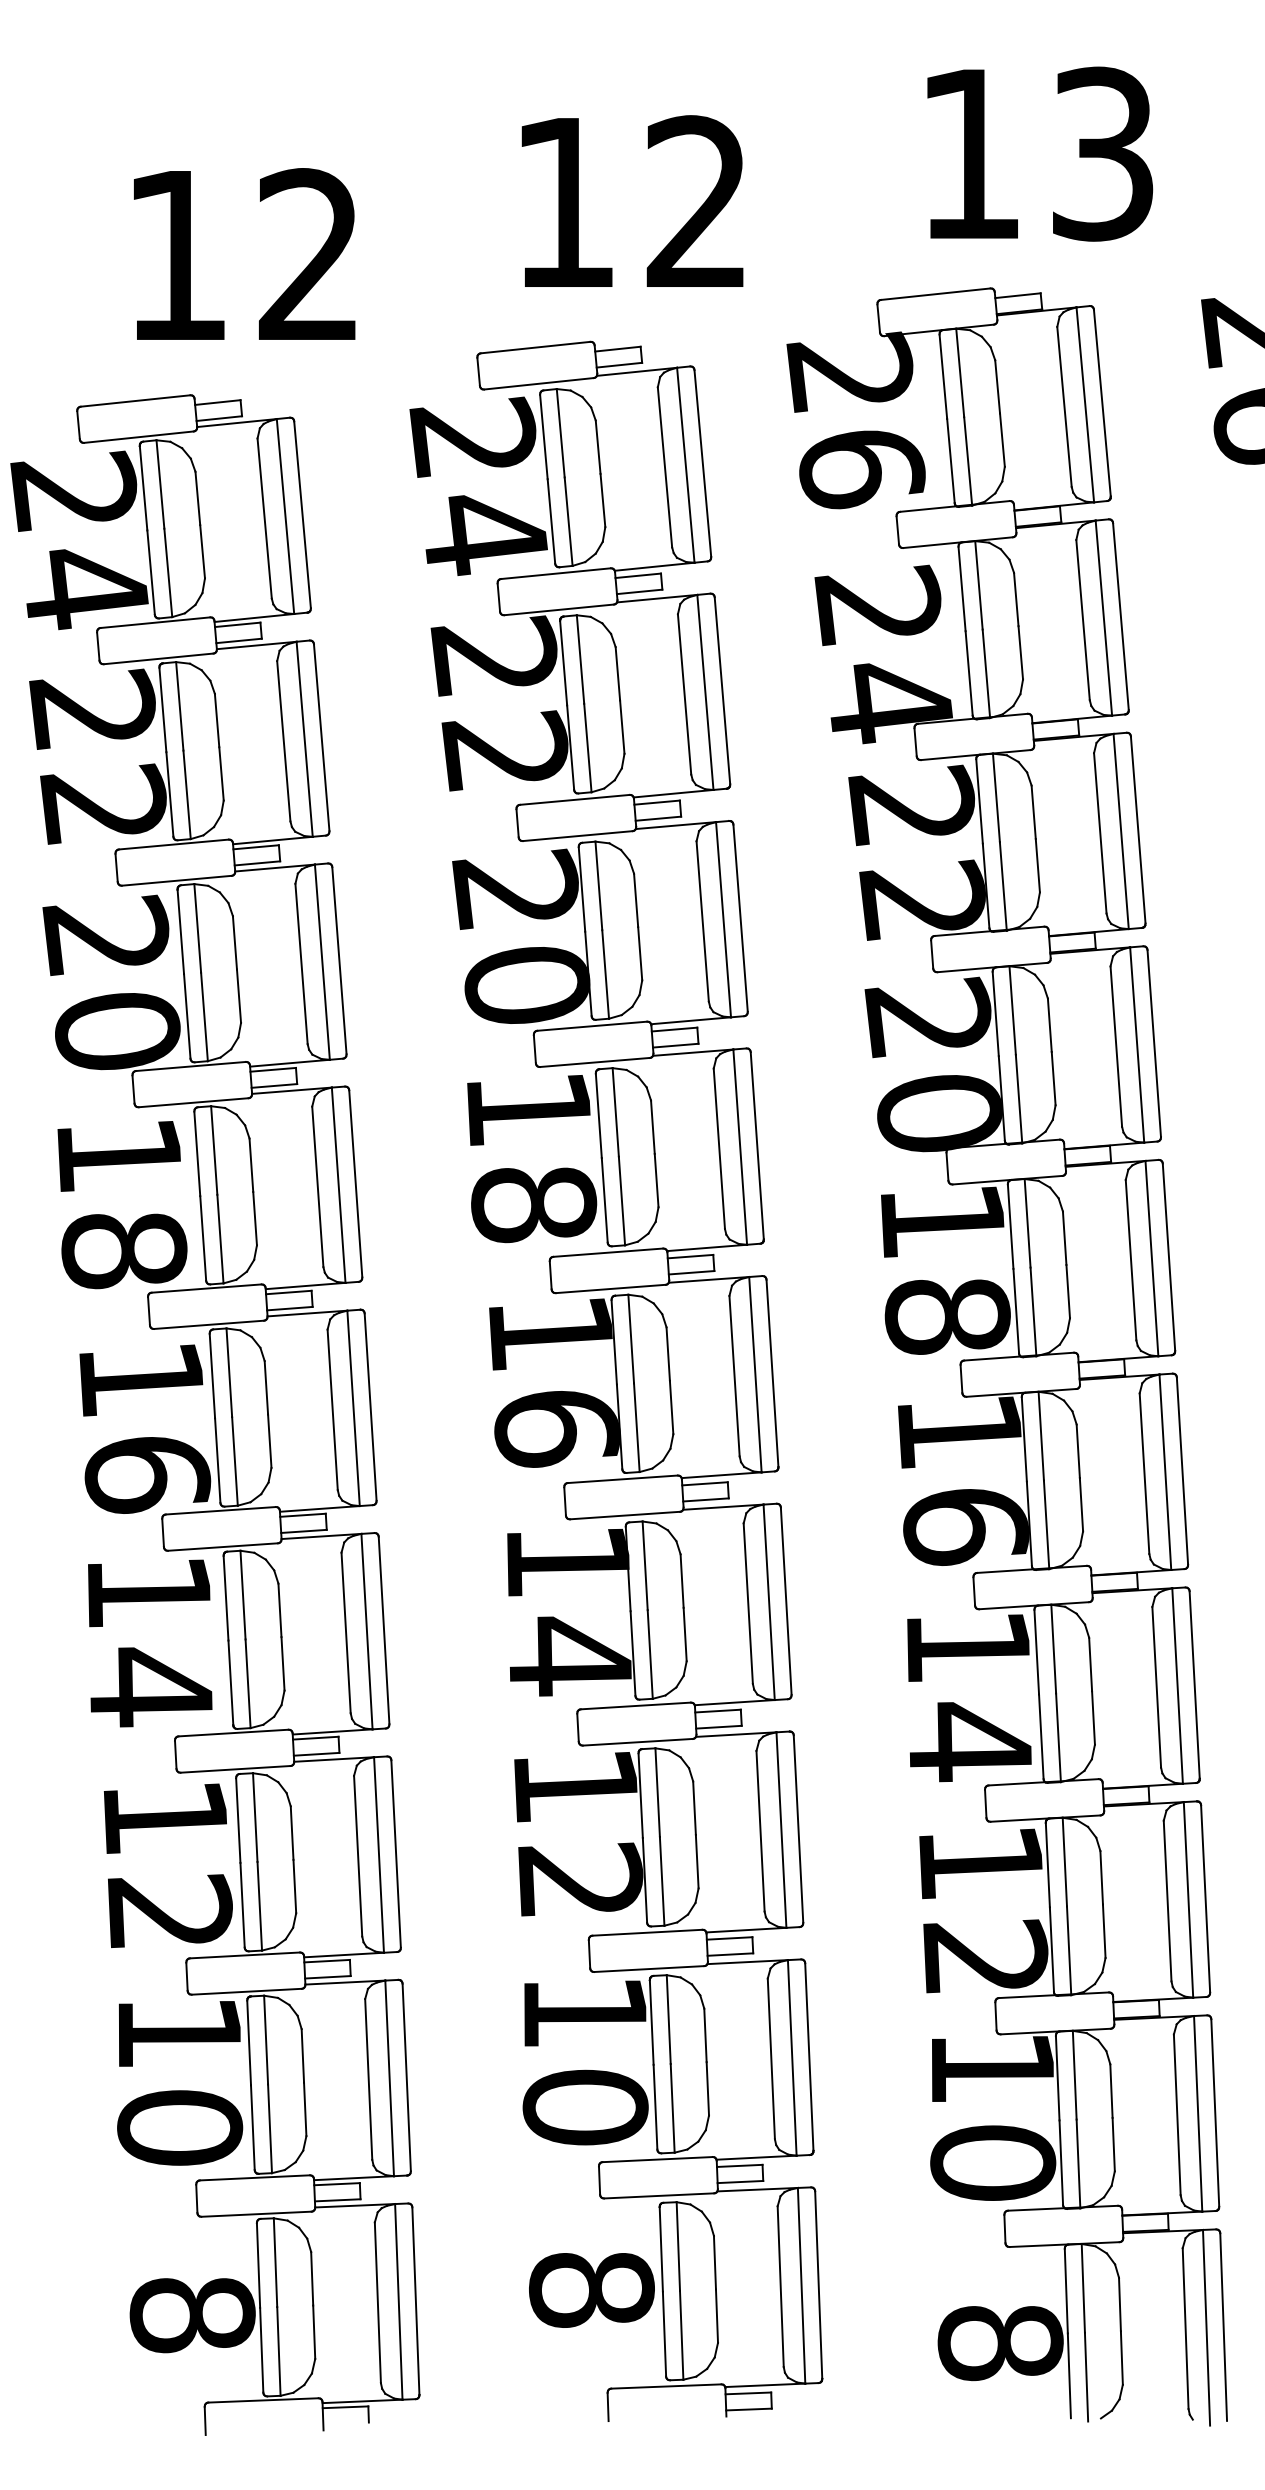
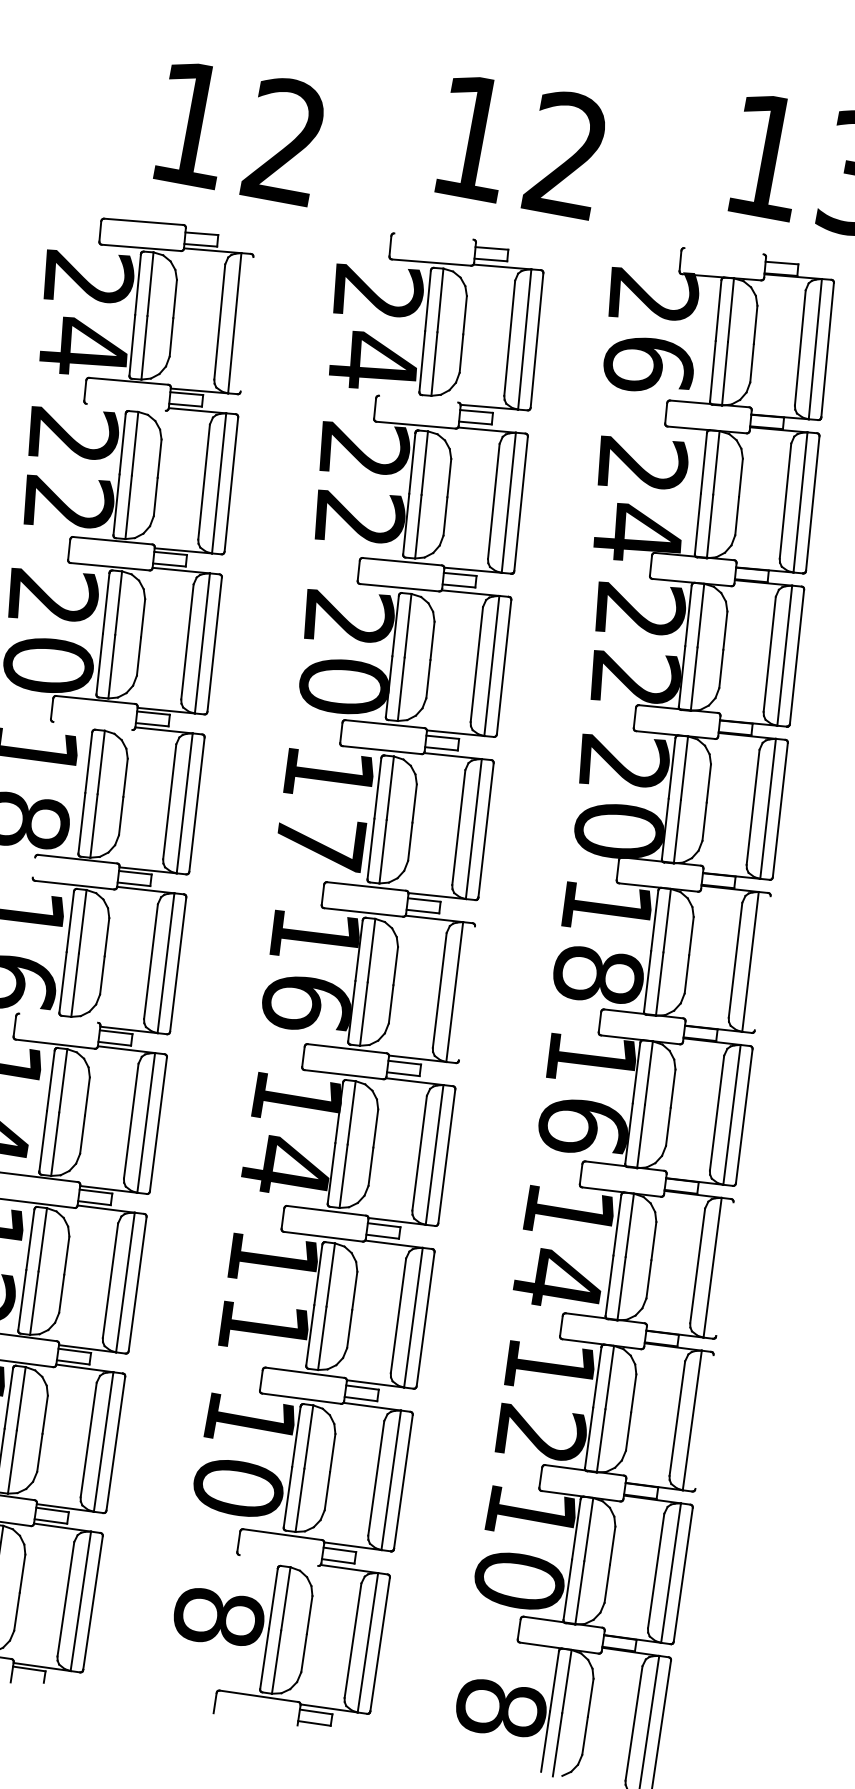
line: (935, 293) -> (723, 250), removed
line: (535, 347) -> (433, 236), removed
line: (302, 514) -> (247, 324), removed
line: (555, 573) -> (418, 398), removed
line: (158, 658) -> (126, 407), removed
line: (193, 1102) -> (92, 725), removed
text: (534, 1204) -> (320, 842), 18 -> 17
line: (1168, 1256) -> (762, 962), removed
line: (148, 1311) -> (33, 867), removed
line: (772, 1373) -> (466, 993), removed
line: (220, 1510) -> (58, 1018), removed
line: (1194, 1684) -> (724, 1268), removed
text: (580, 1879) -> (264, 1326), 12 -> 11
line: (1205, 1898) -> (704, 1421), removed
line: (659, 2195) -> (279, 1560), removed

